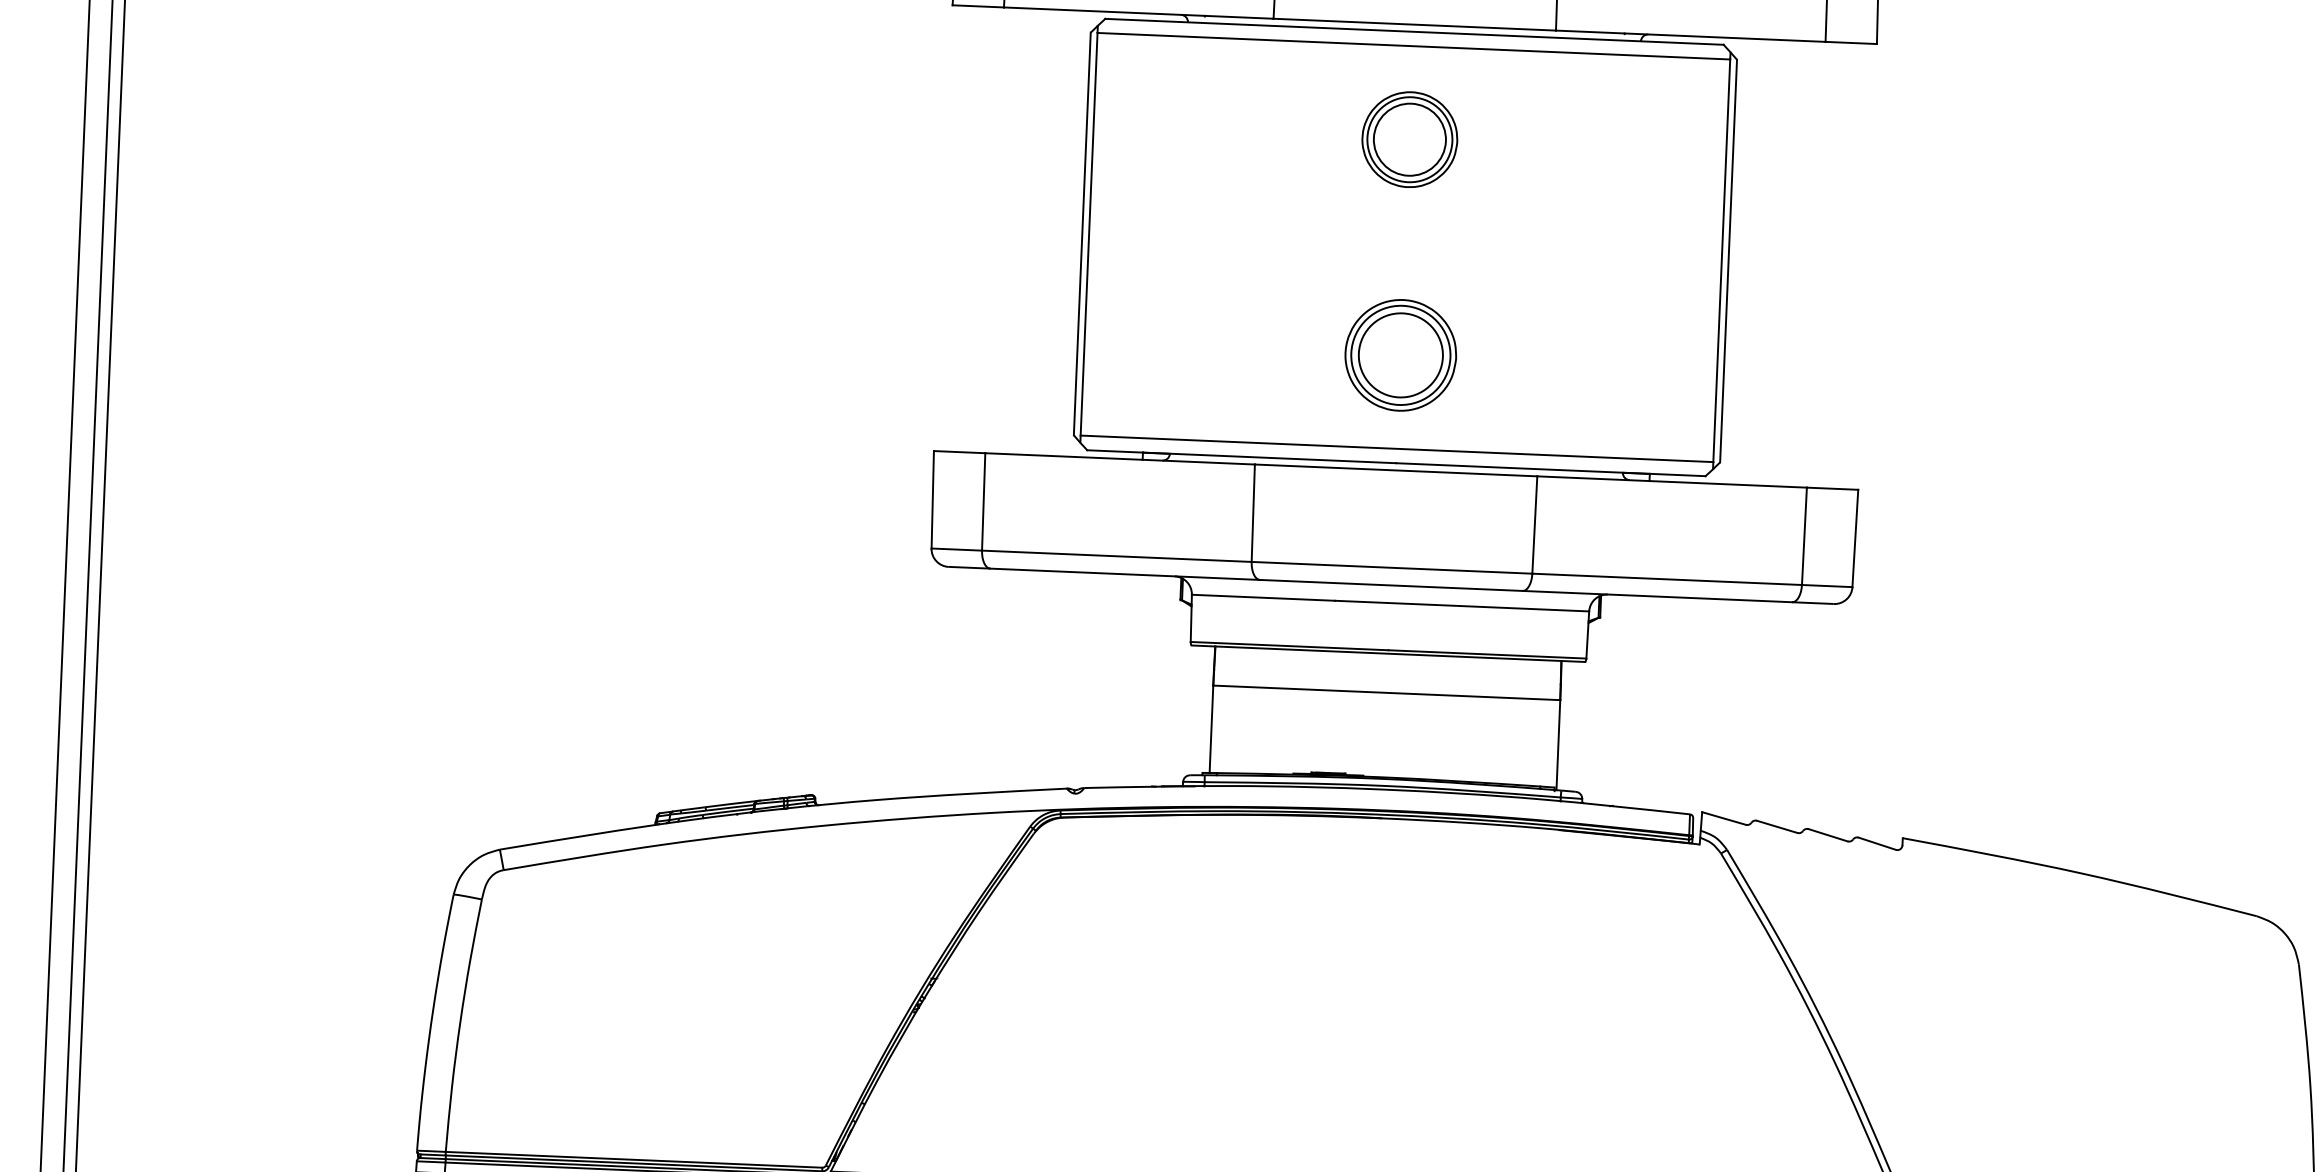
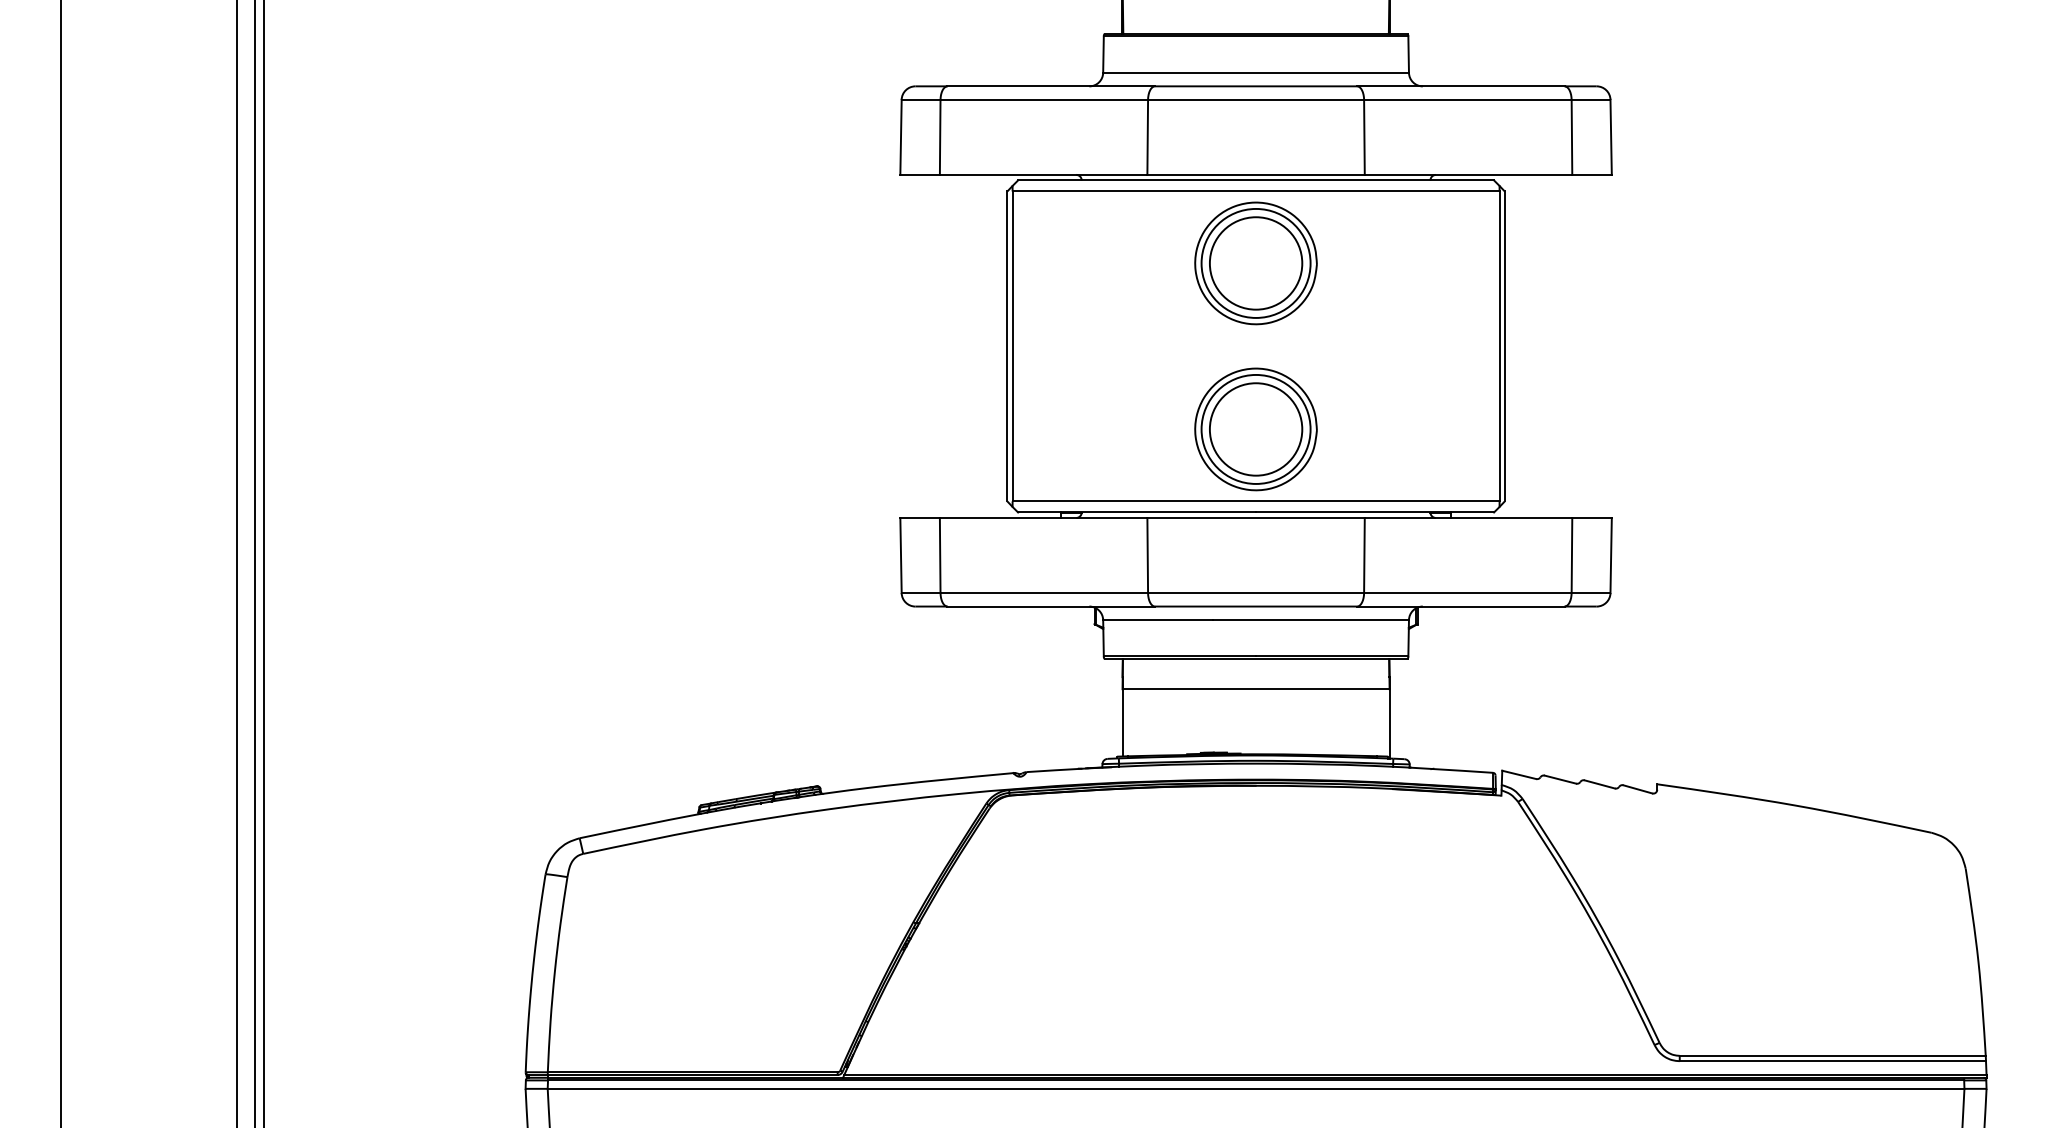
part: (1409, 139) -> (1255, 263), size x1.67
part: (1400, 355) -> (1255, 429), size x1.43

